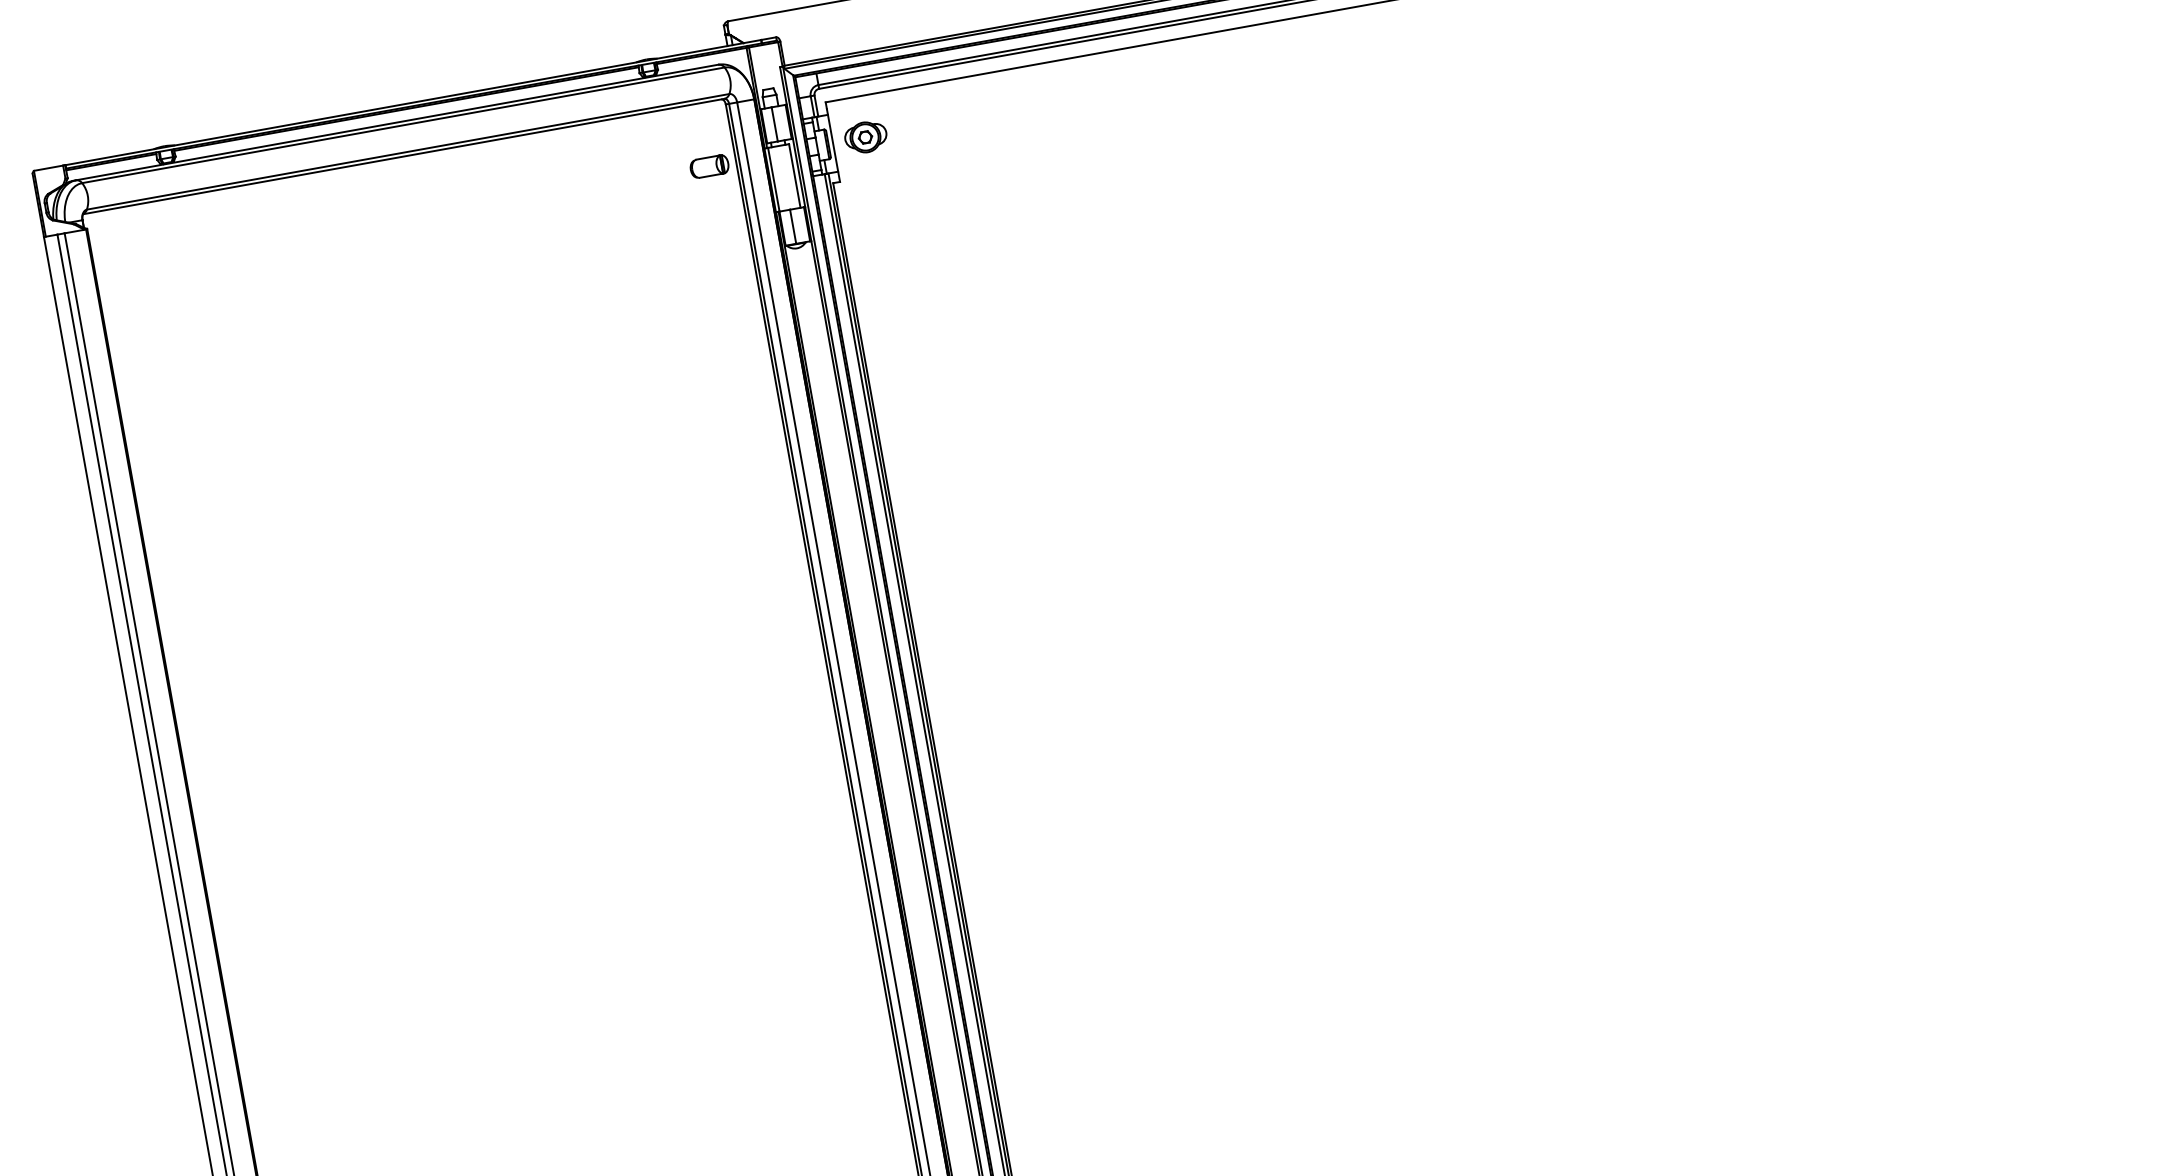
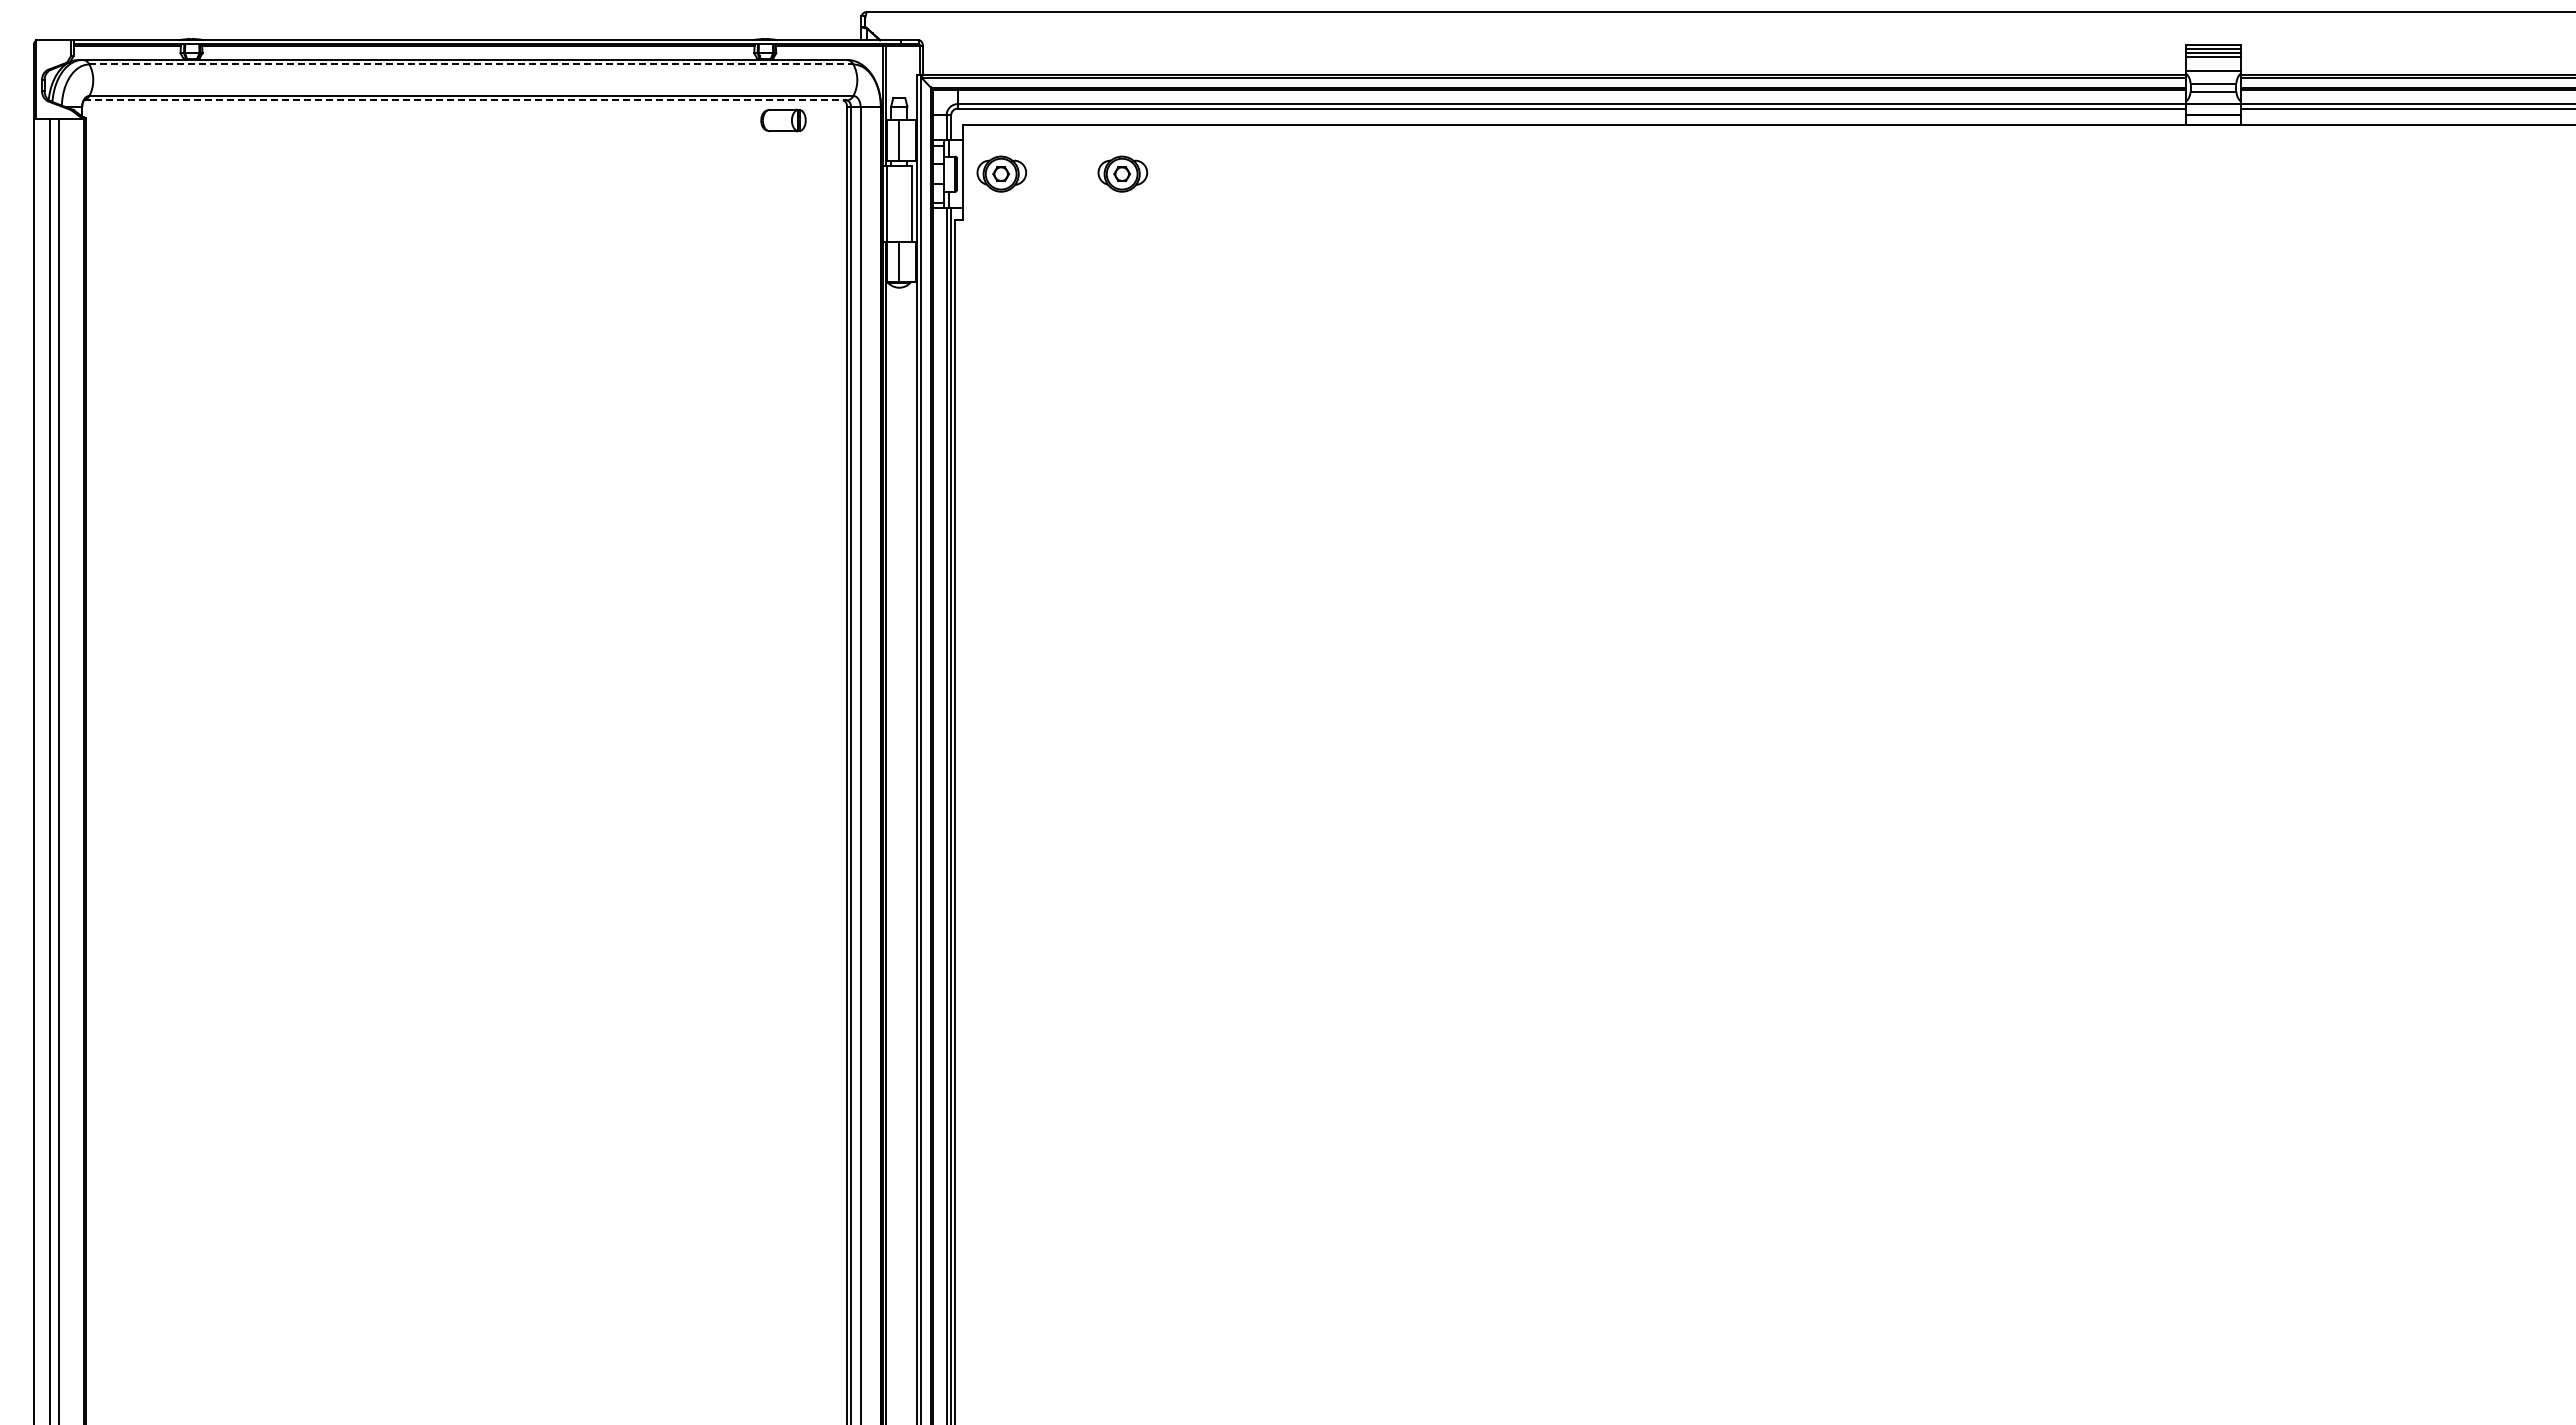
part: (967, 118) -> (1122, 173), added
line: (403, 125) -> (471, 64), solid -> dashed
line: (403, 156) -> (465, 100), solid -> dashed
part: (709, 166) -> (783, 120), moved

